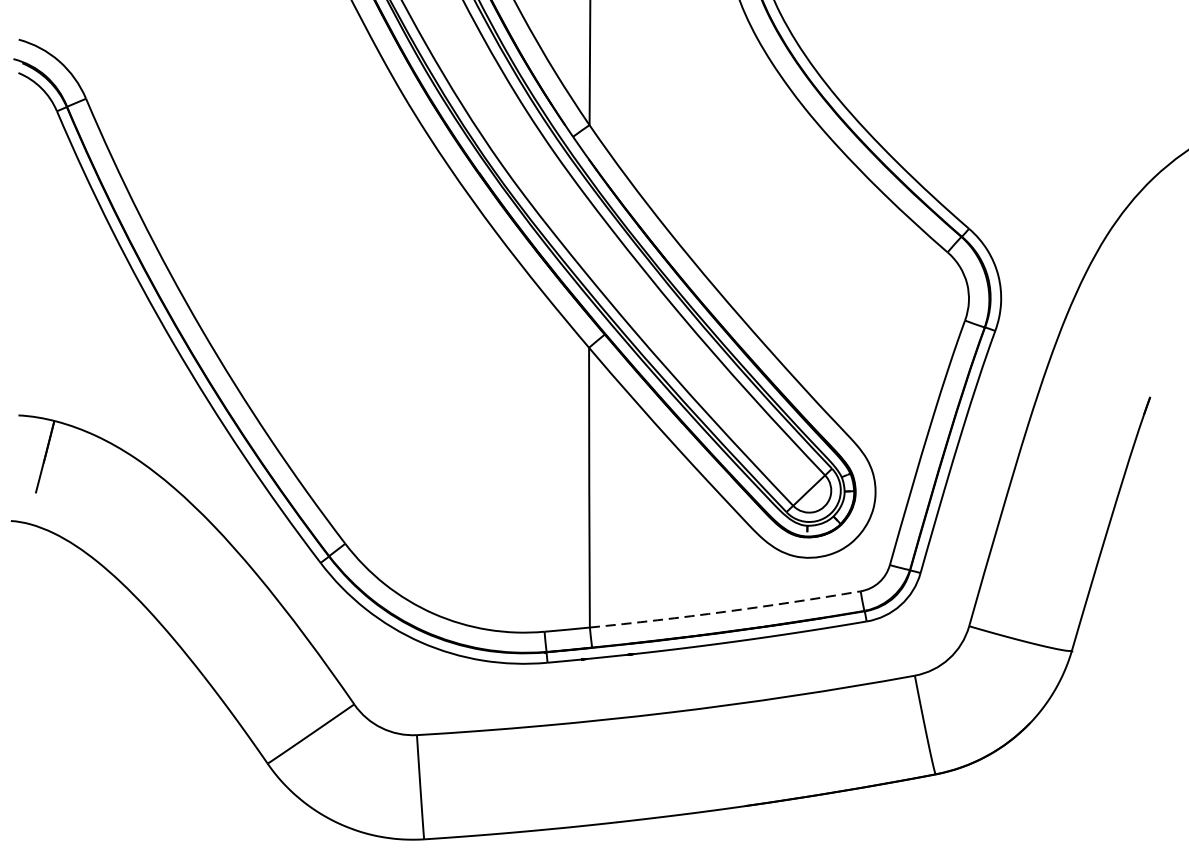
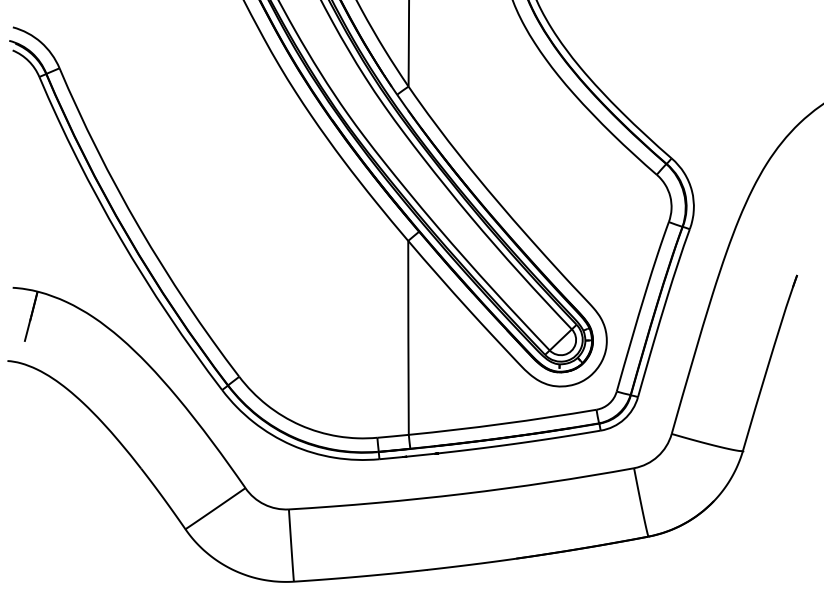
arc: (725, 611) -> (502, 423), dashed -> solid

